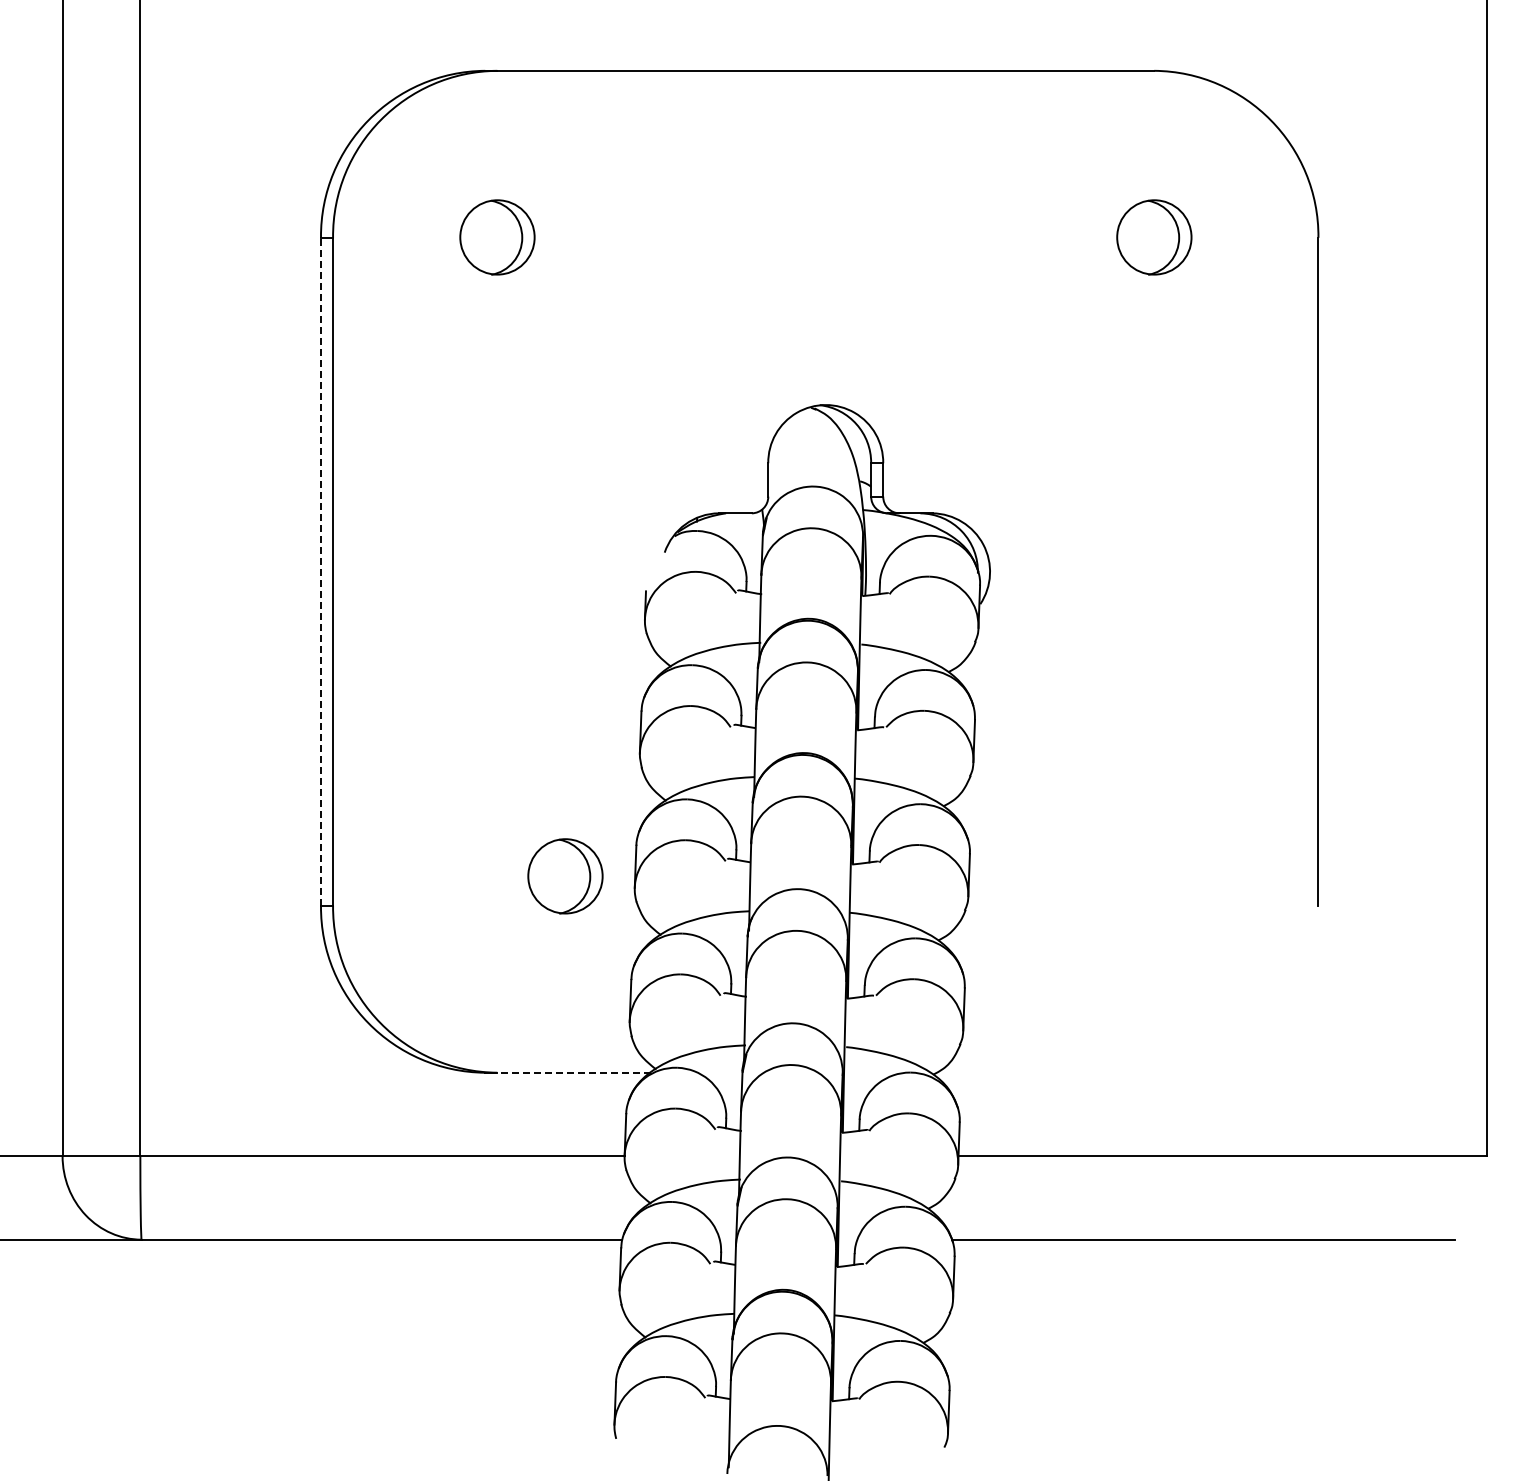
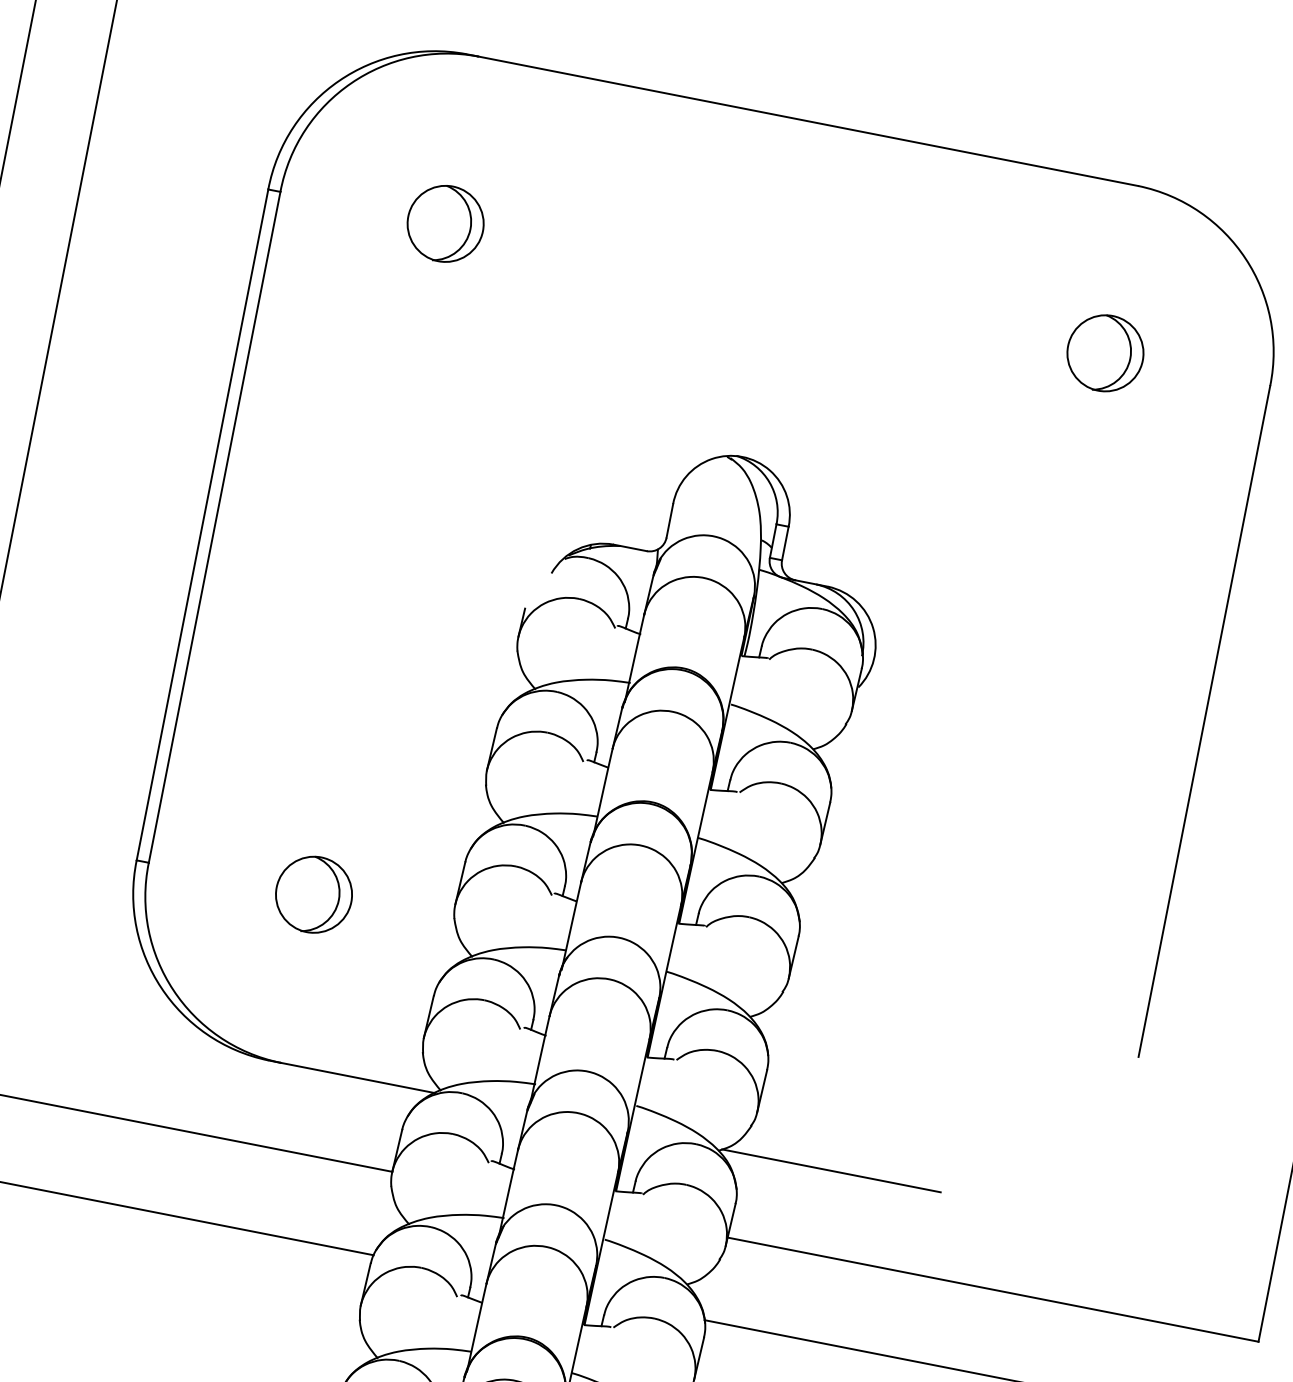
line: (321, 571) -> (203, 524), dashed -> solid
part: (565, 876) -> (314, 894), moved
line: (574, 1072) -> (358, 1077), dashed -> solid
line: (1045, 1072) -> (831, 1170), added

